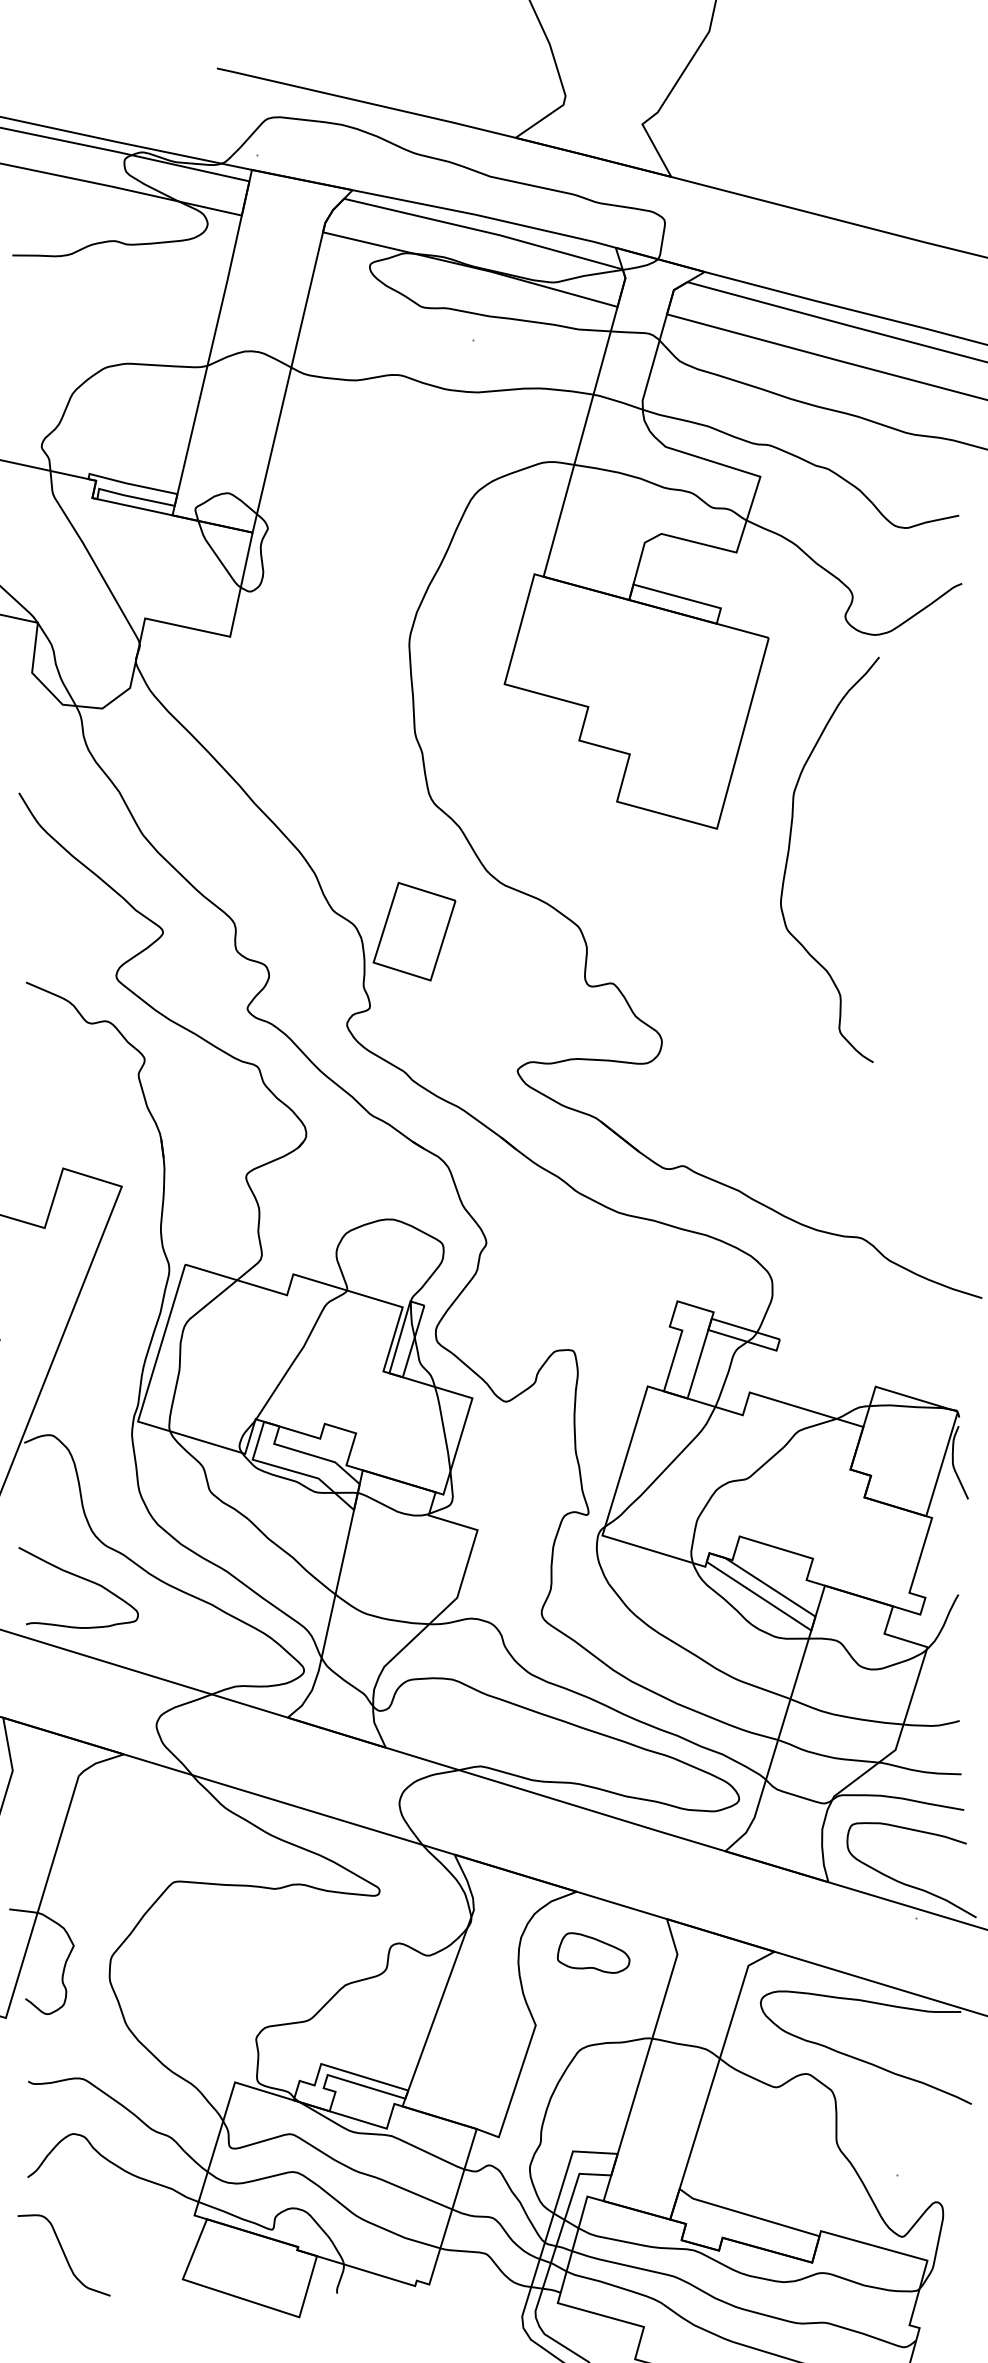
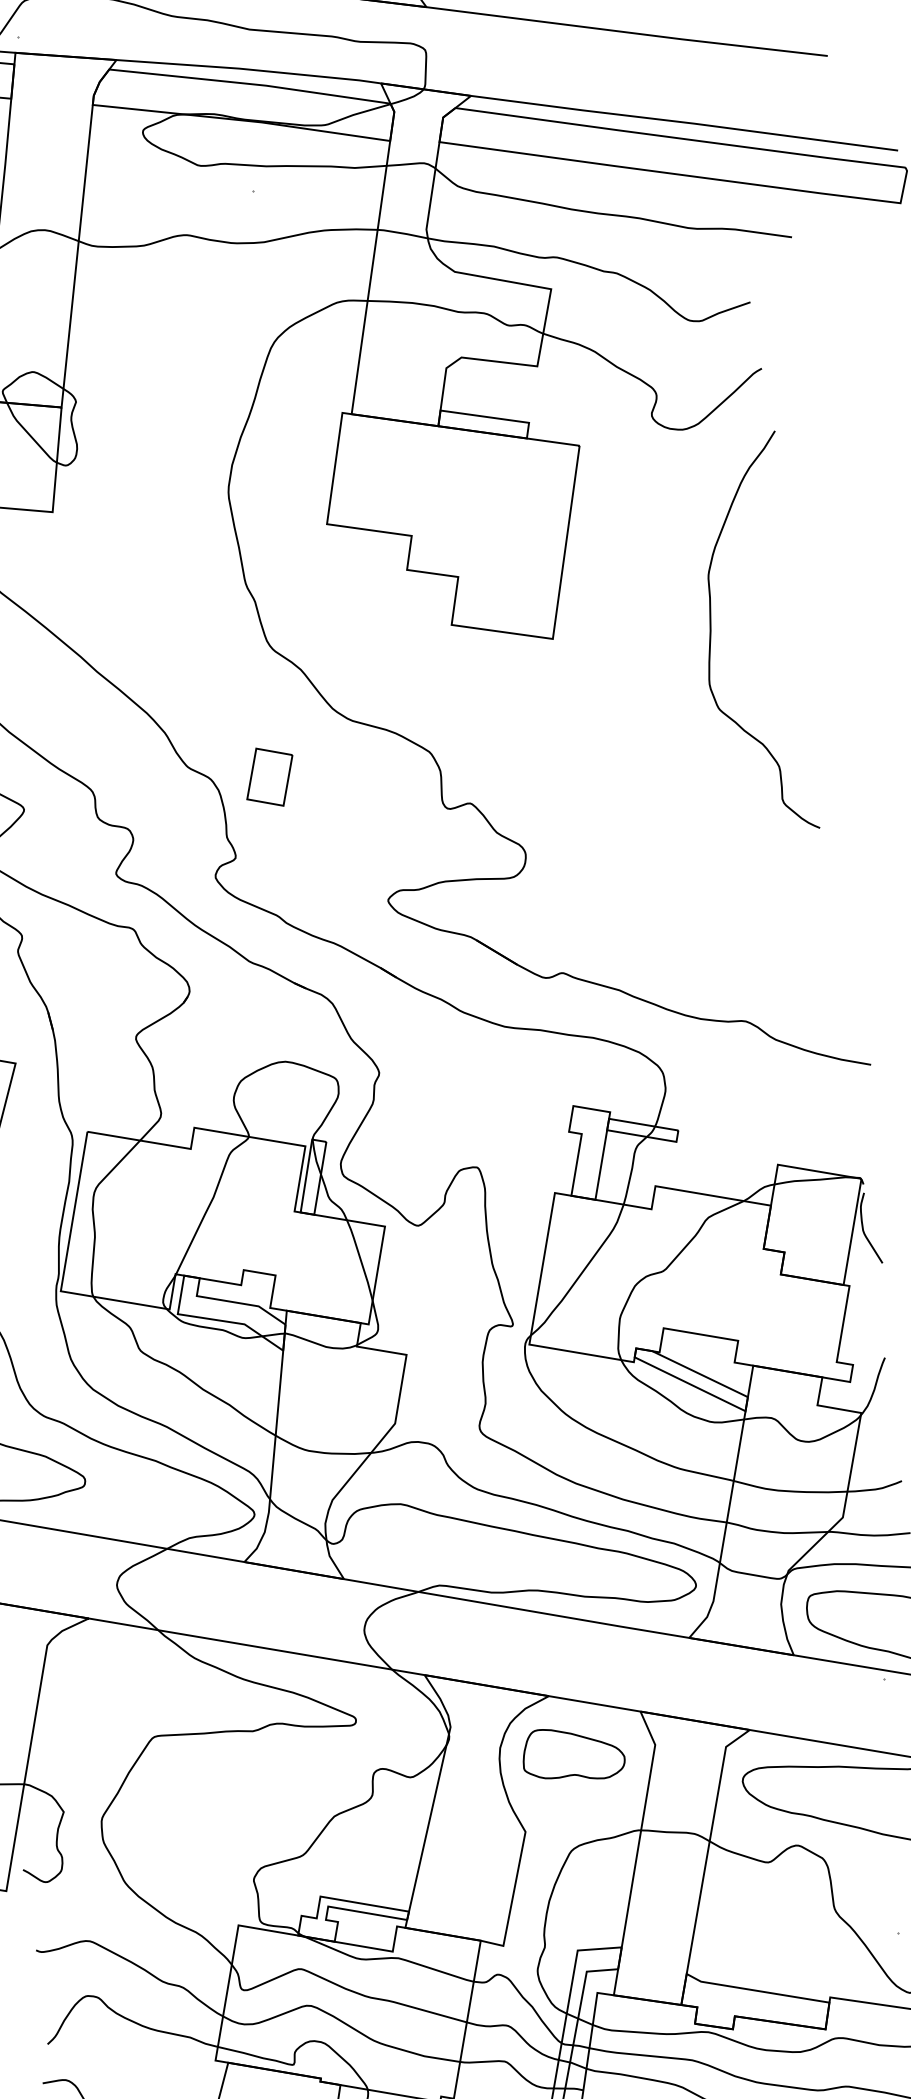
curve: (789, 853) -> (711, 634), moved
part: (414, 930) -> (269, 776), size x0.62
part: (593, 1952) -> (572, 1753), size x1.43

